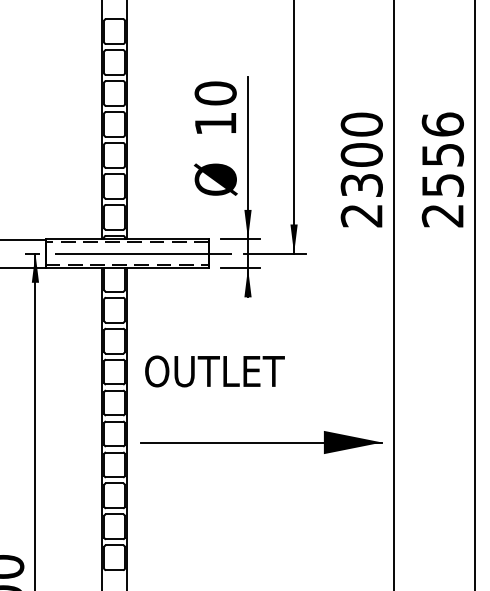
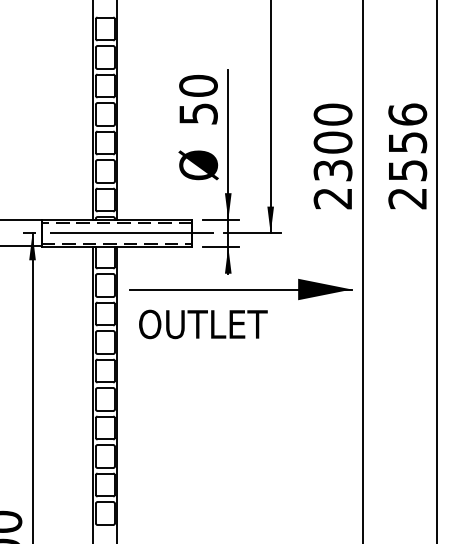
text: (215, 123) -> (198, 113), 10 -> 50
text: (214, 371) -> (202, 324), moved
part: (261, 442) -> (240, 289), moved

